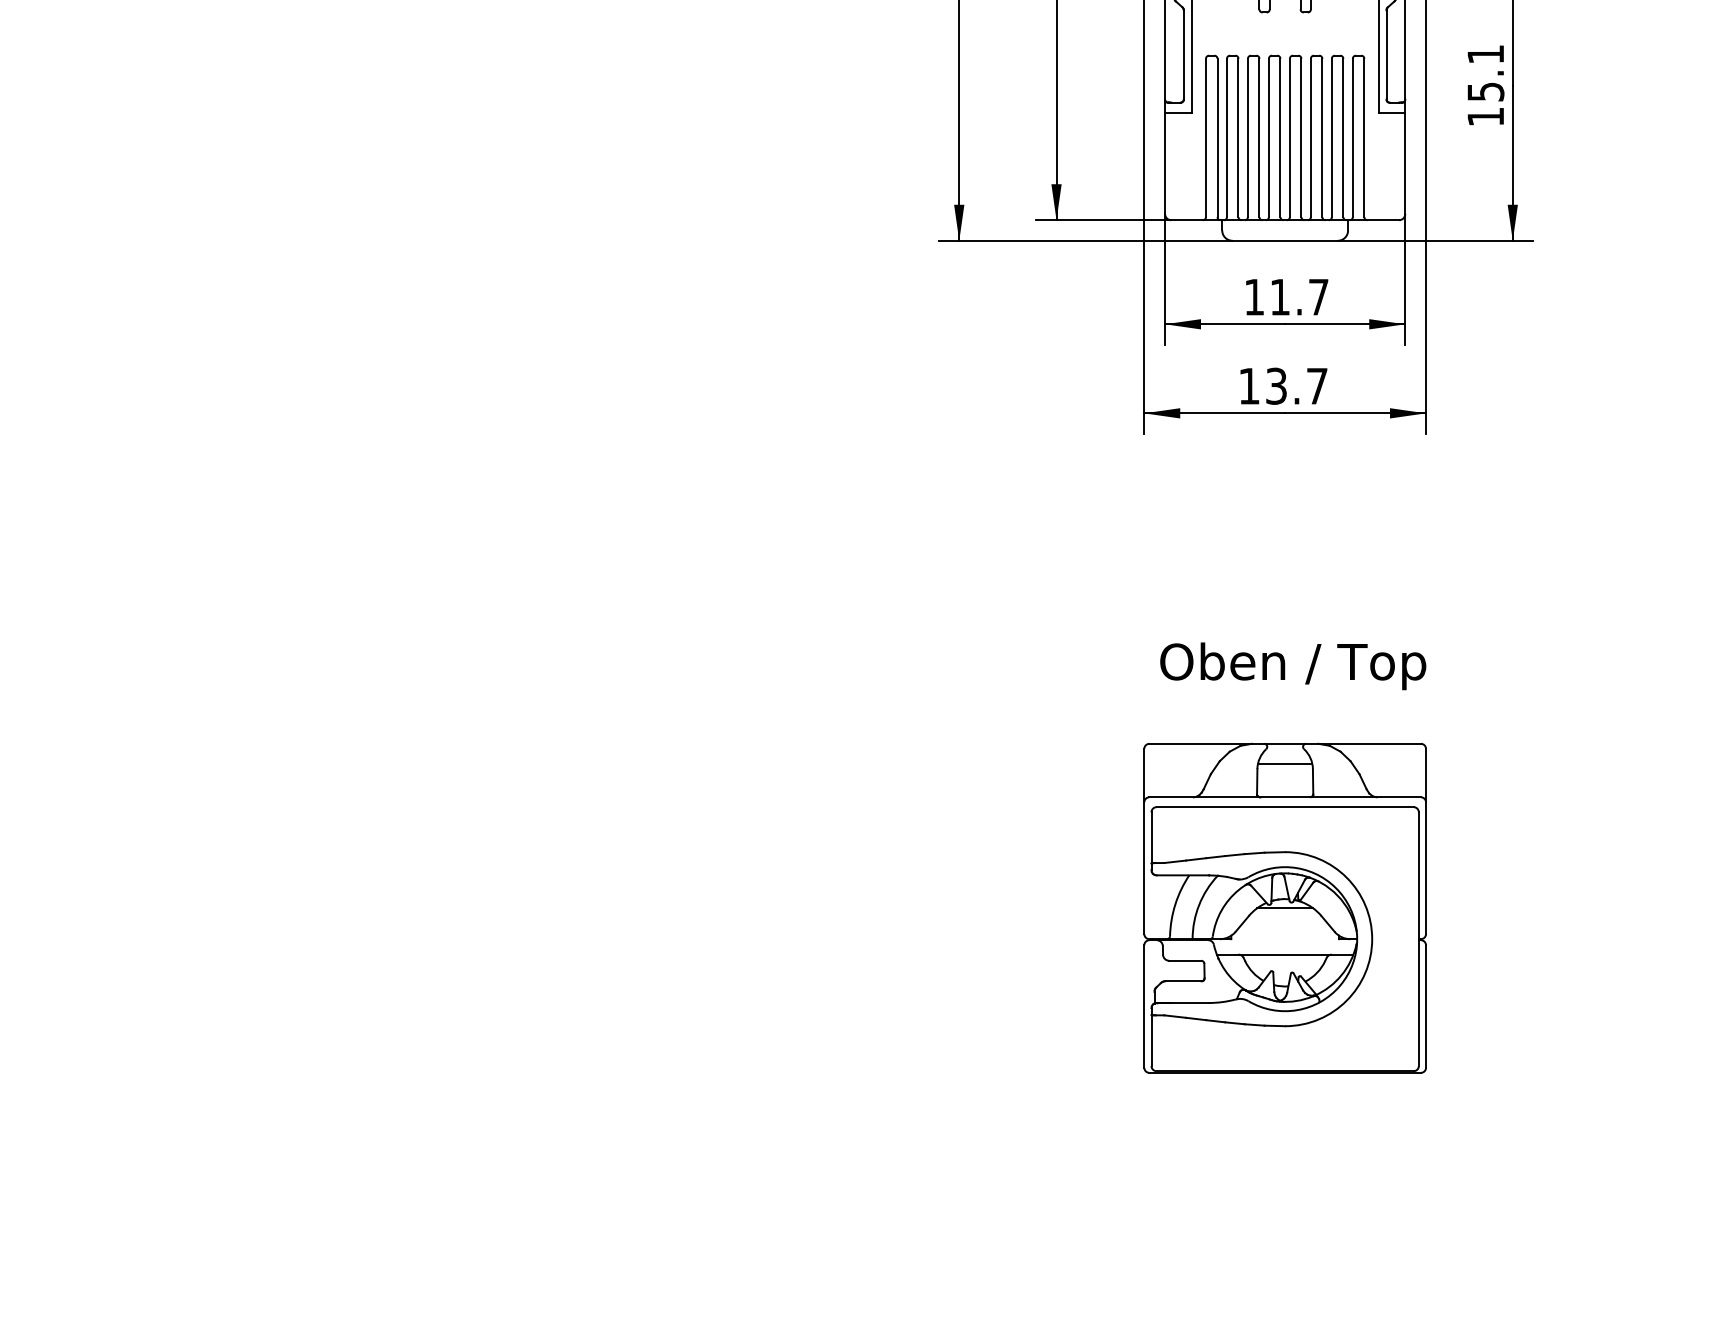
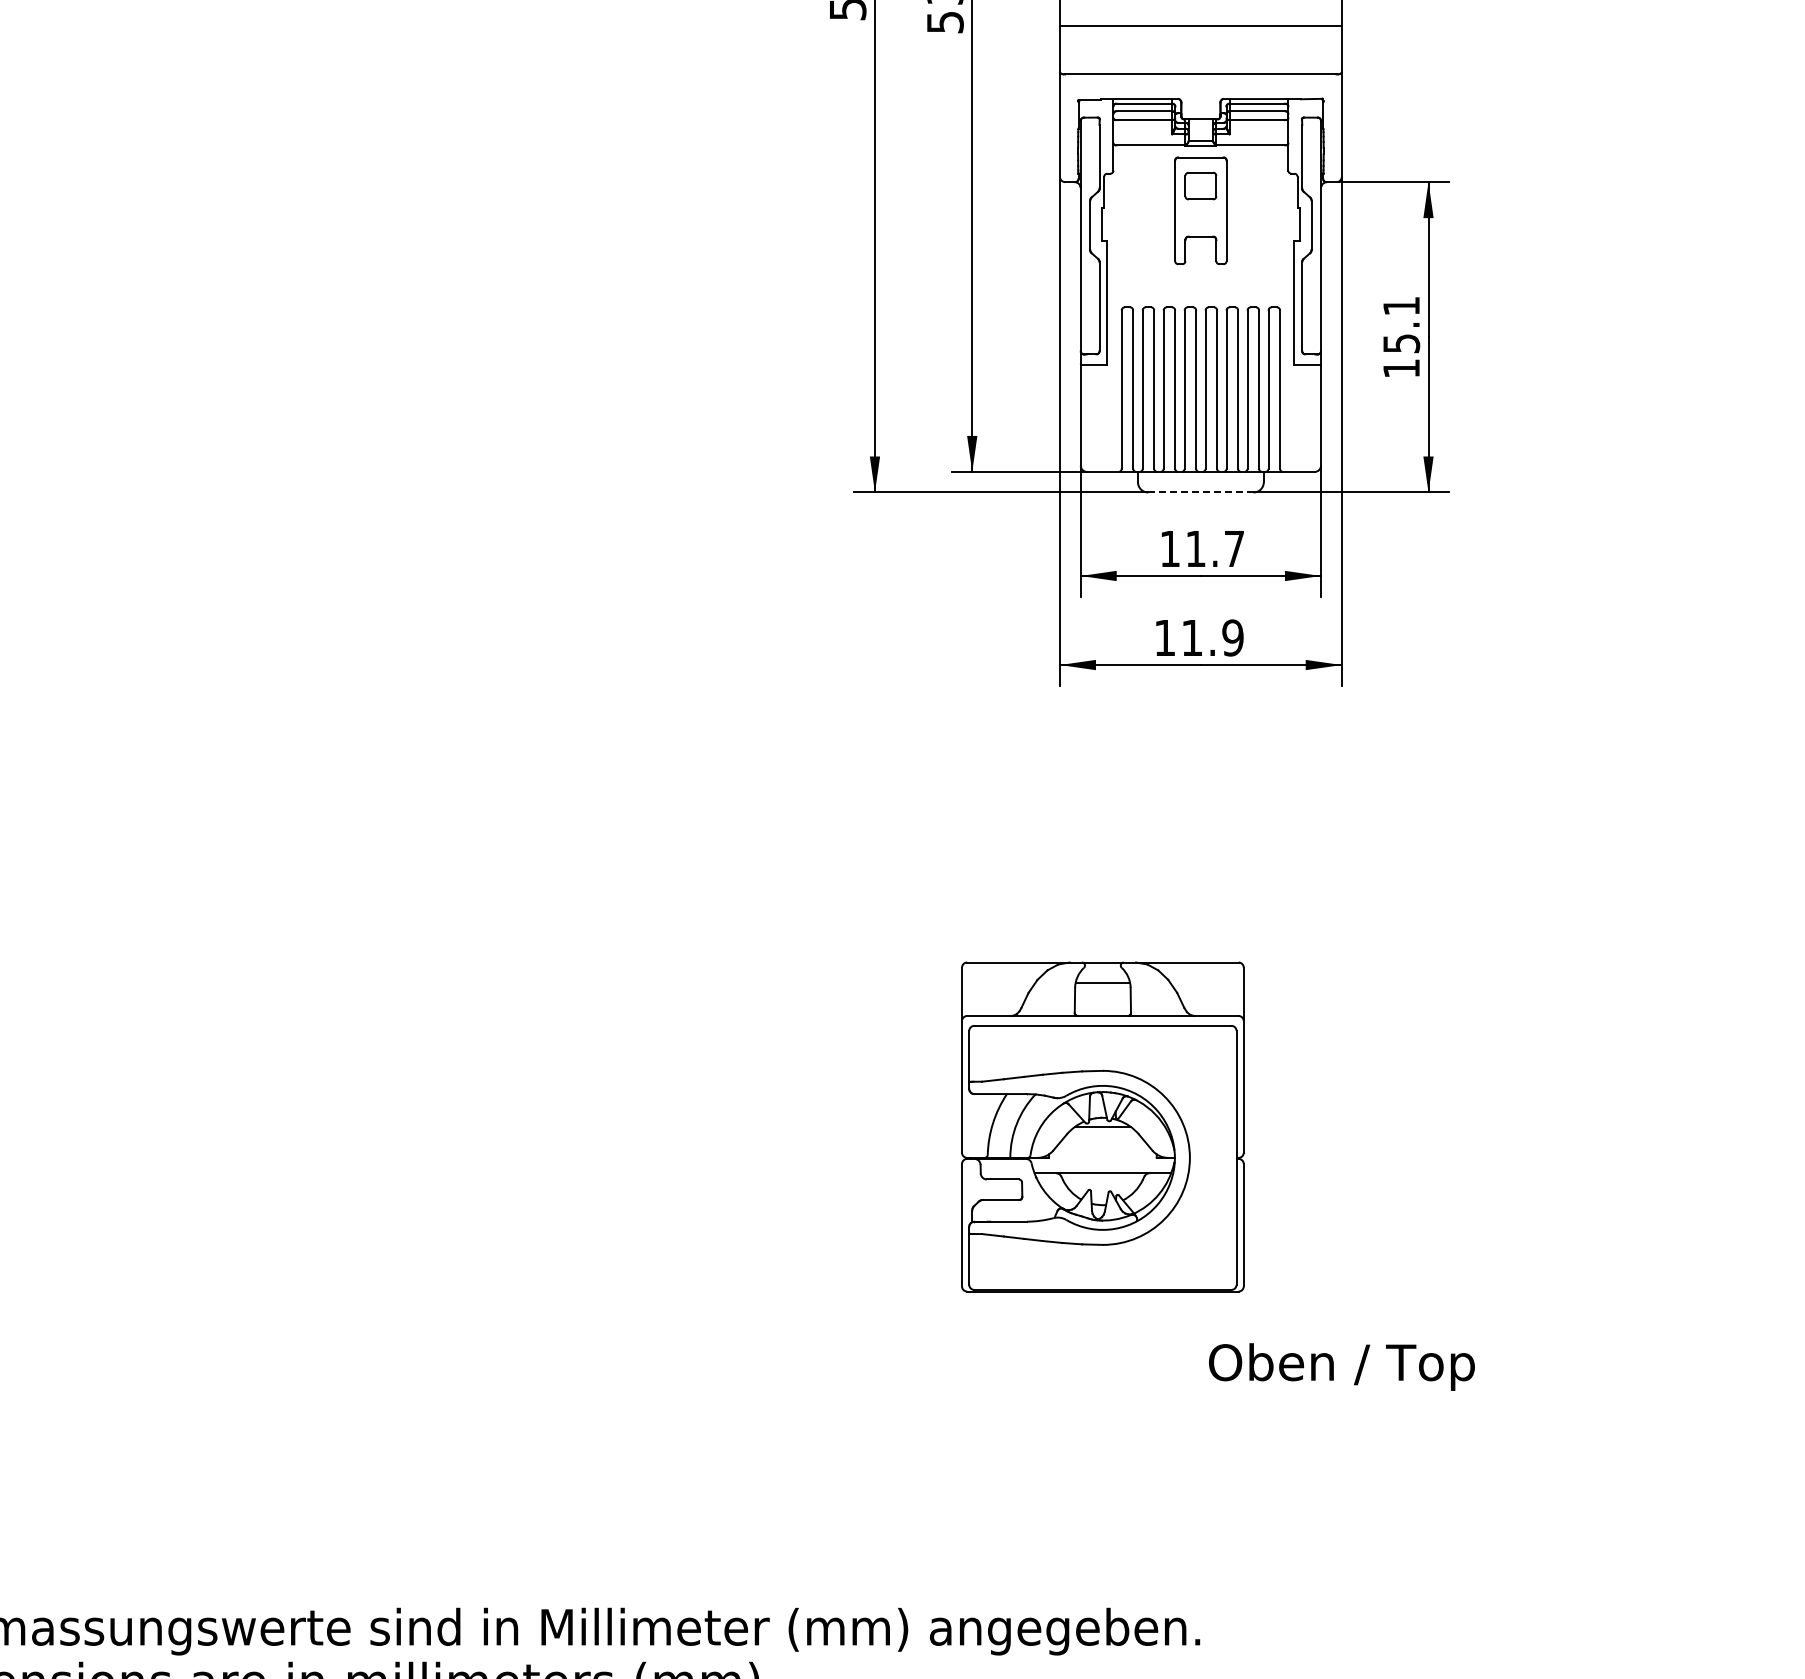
line: (1284, 240) -> (1200, 492), solid -> dashed
text: (1296, 385) -> (1212, 637), 13.7 -> 11.9
text: (1292, 665) -> (1341, 1366), moved
part: (1284, 907) -> (1102, 1126), moved

